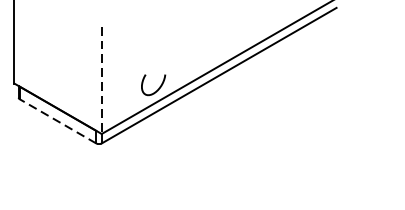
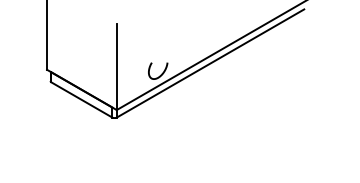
line: (101, 80) -> (116, 67), dashed -> solid
line: (57, 120) -> (81, 99), dashed -> solid

